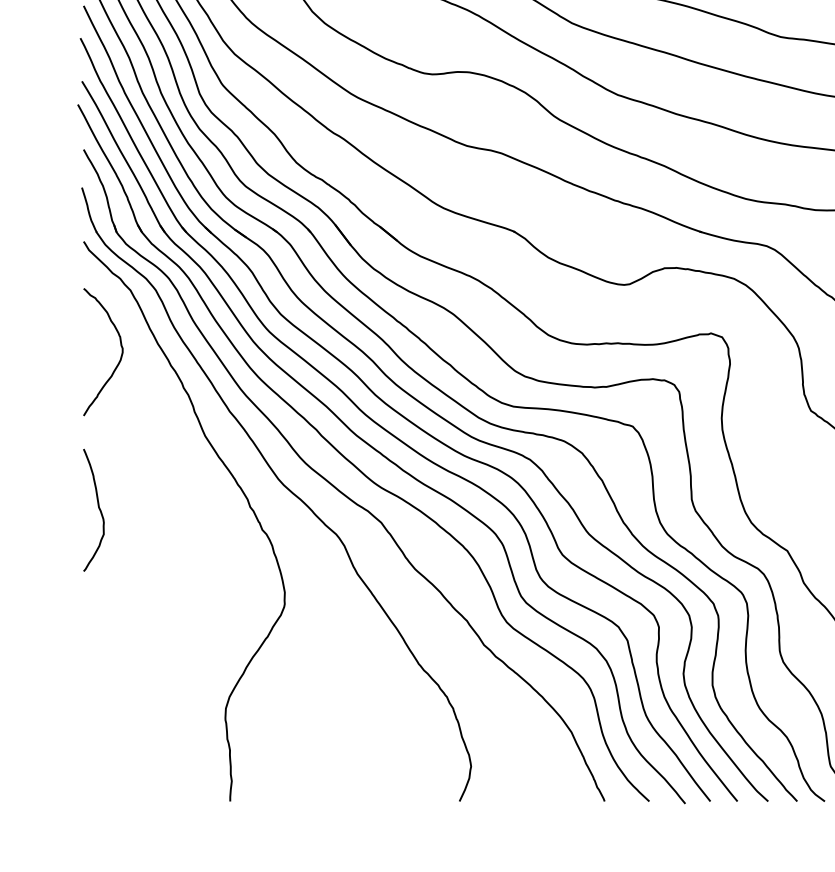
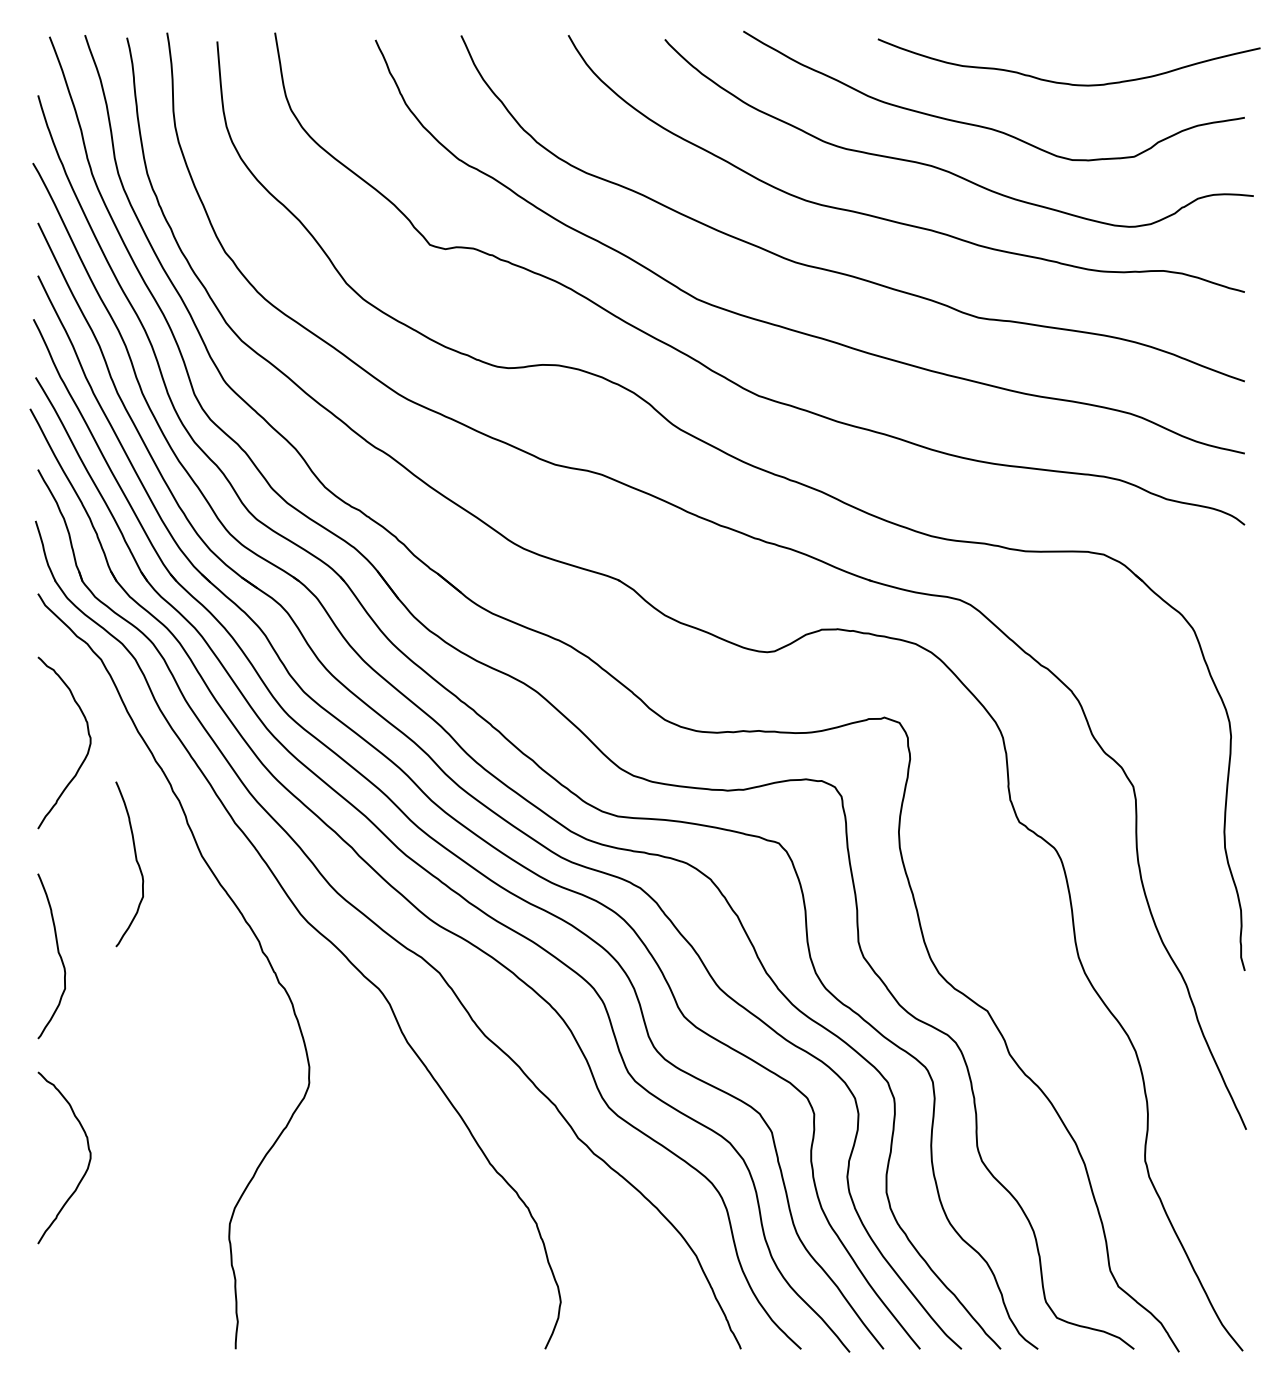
curve: (155, 439) -> (135, 860), added
curve: (121, 662) -> (88, 1161), added

